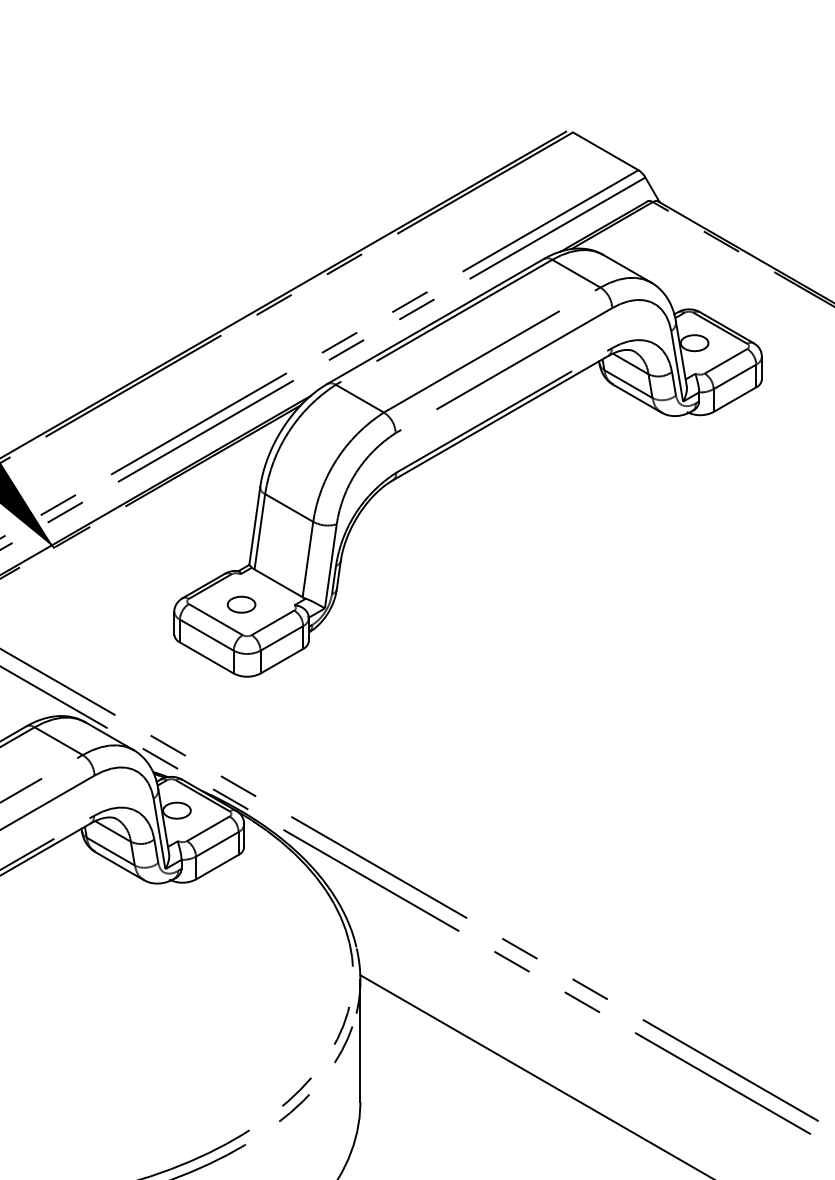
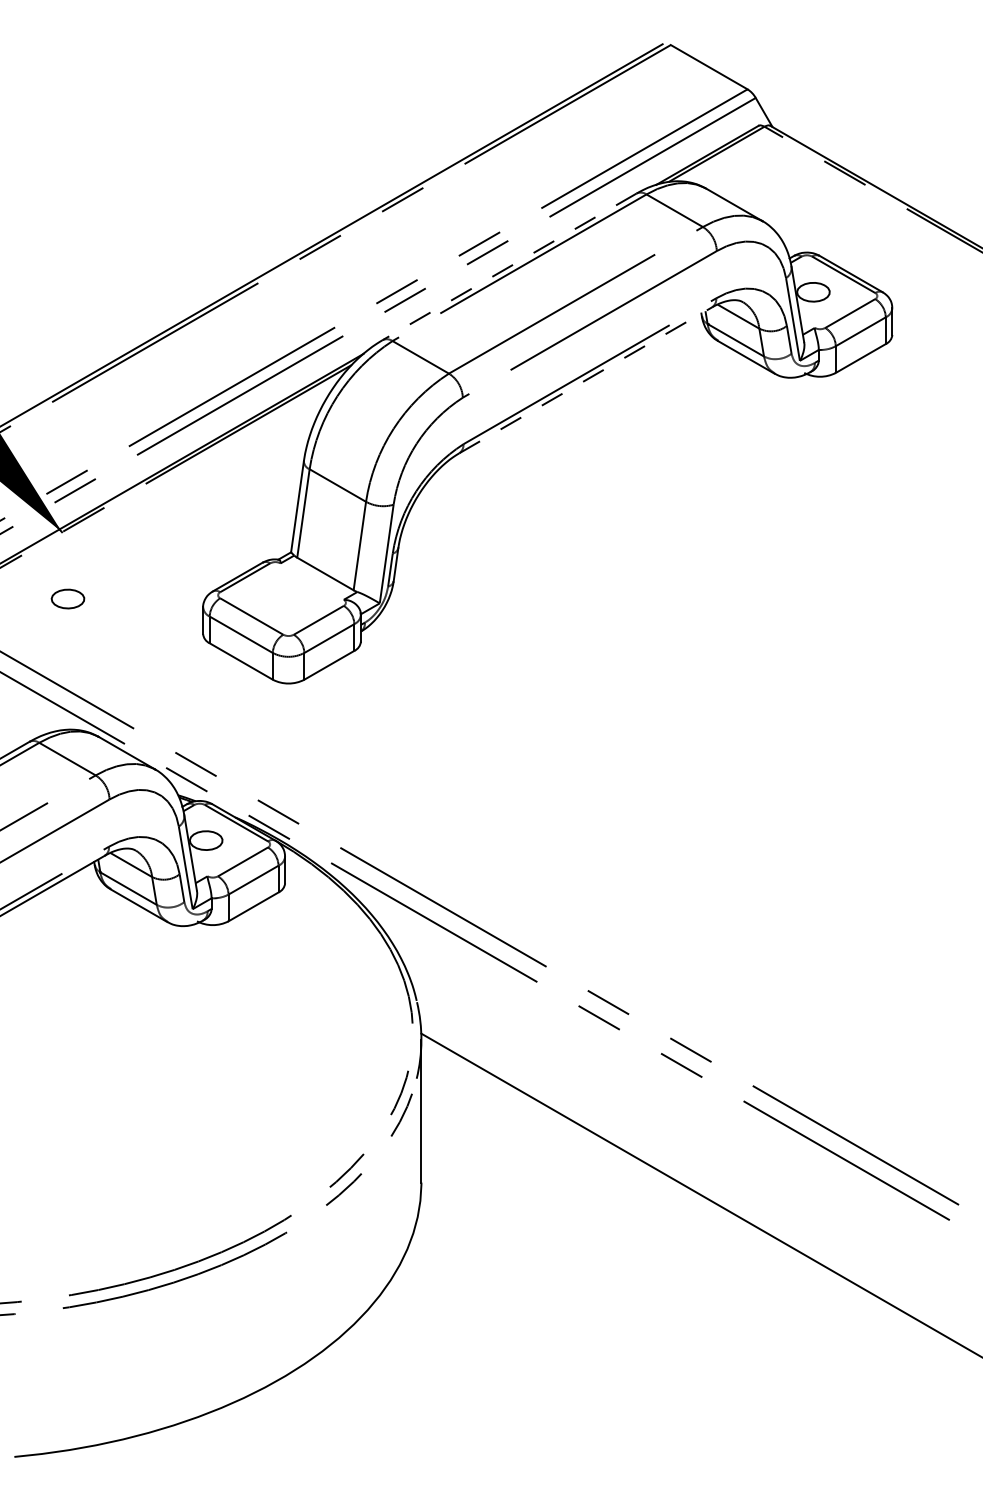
line: (435, 321) -> (509, 266), solid -> dashed
line: (500, 418) -> (585, 380), solid -> dashed
part: (241, 604) -> (67, 598), moved

